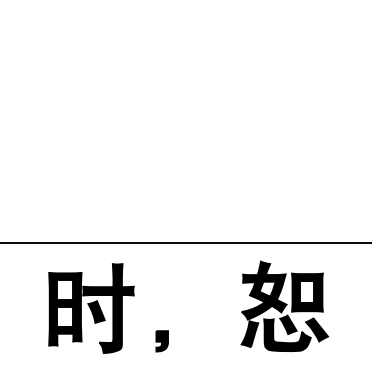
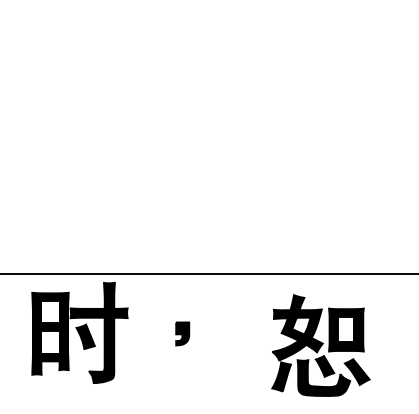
part: (91, 308) -> (79, 332), moved
part: (162, 340) -> (182, 333), moved

